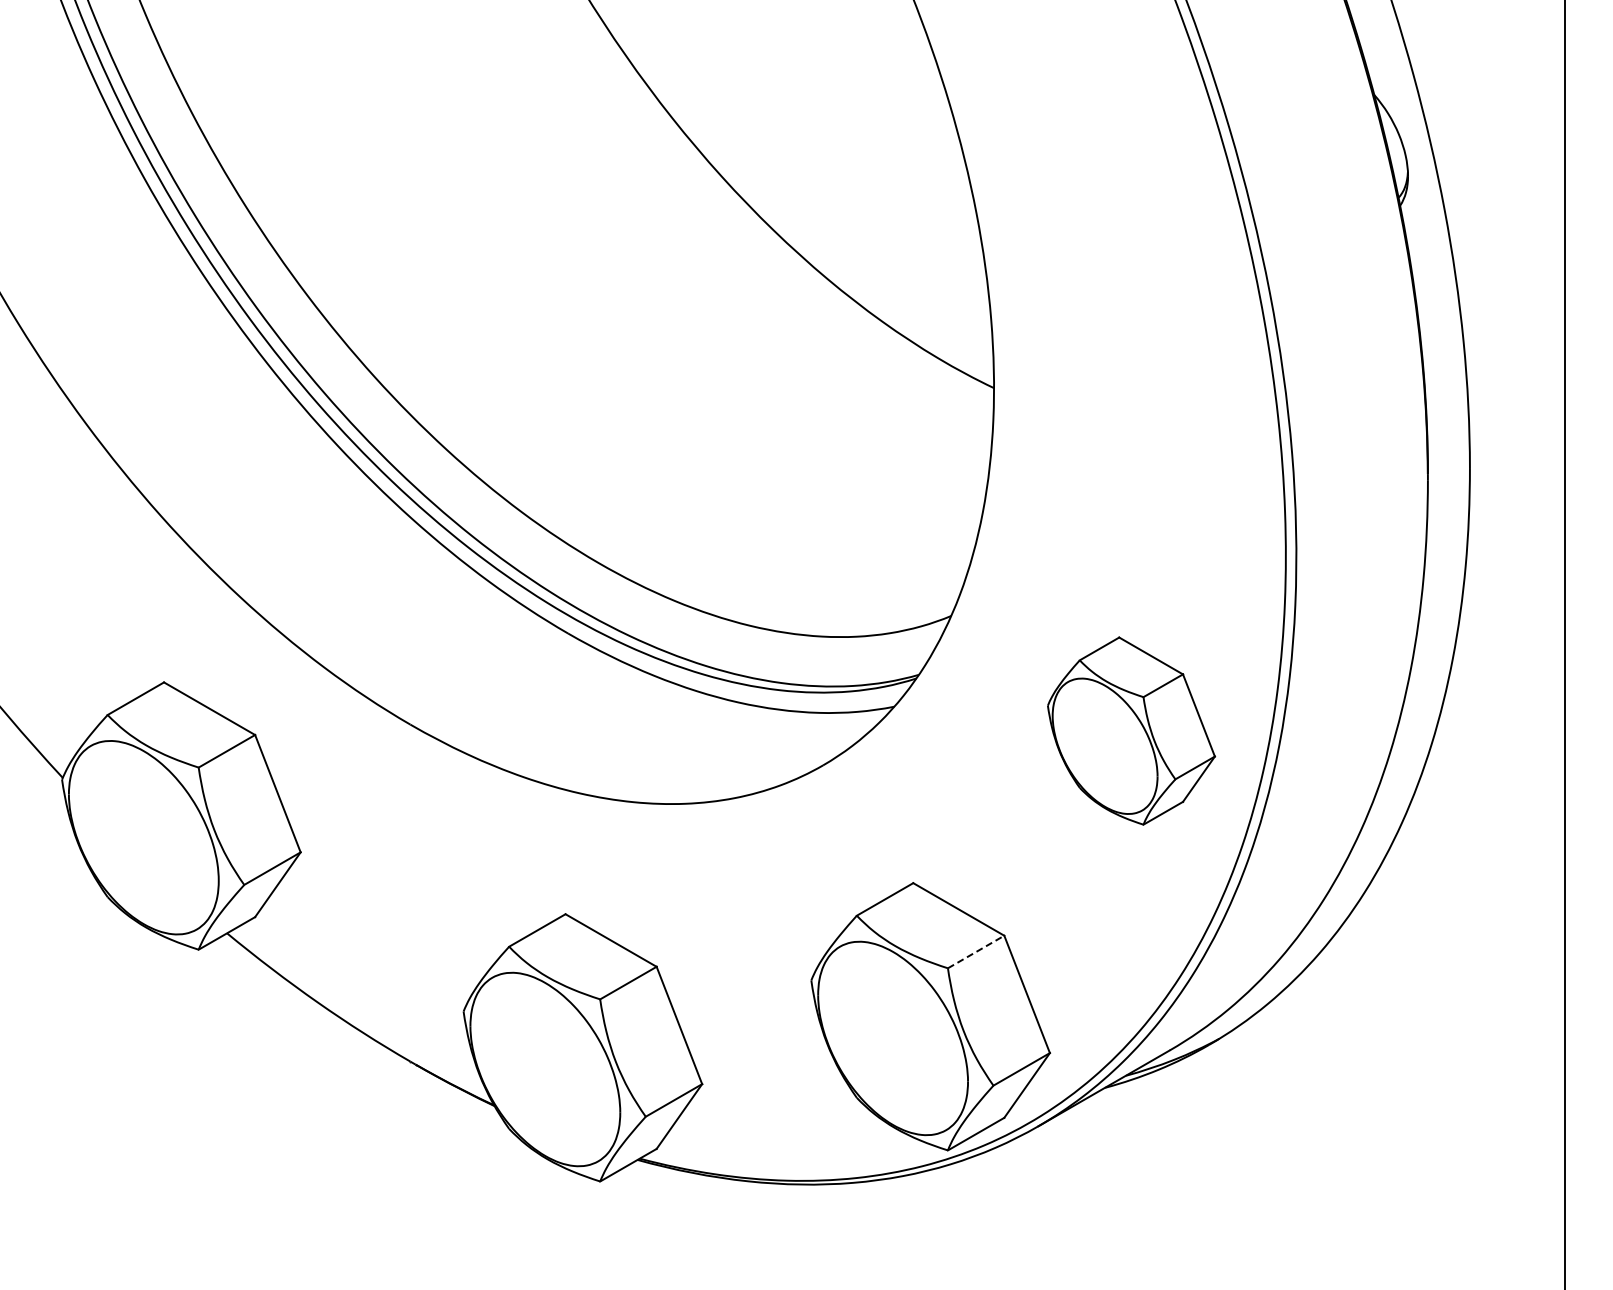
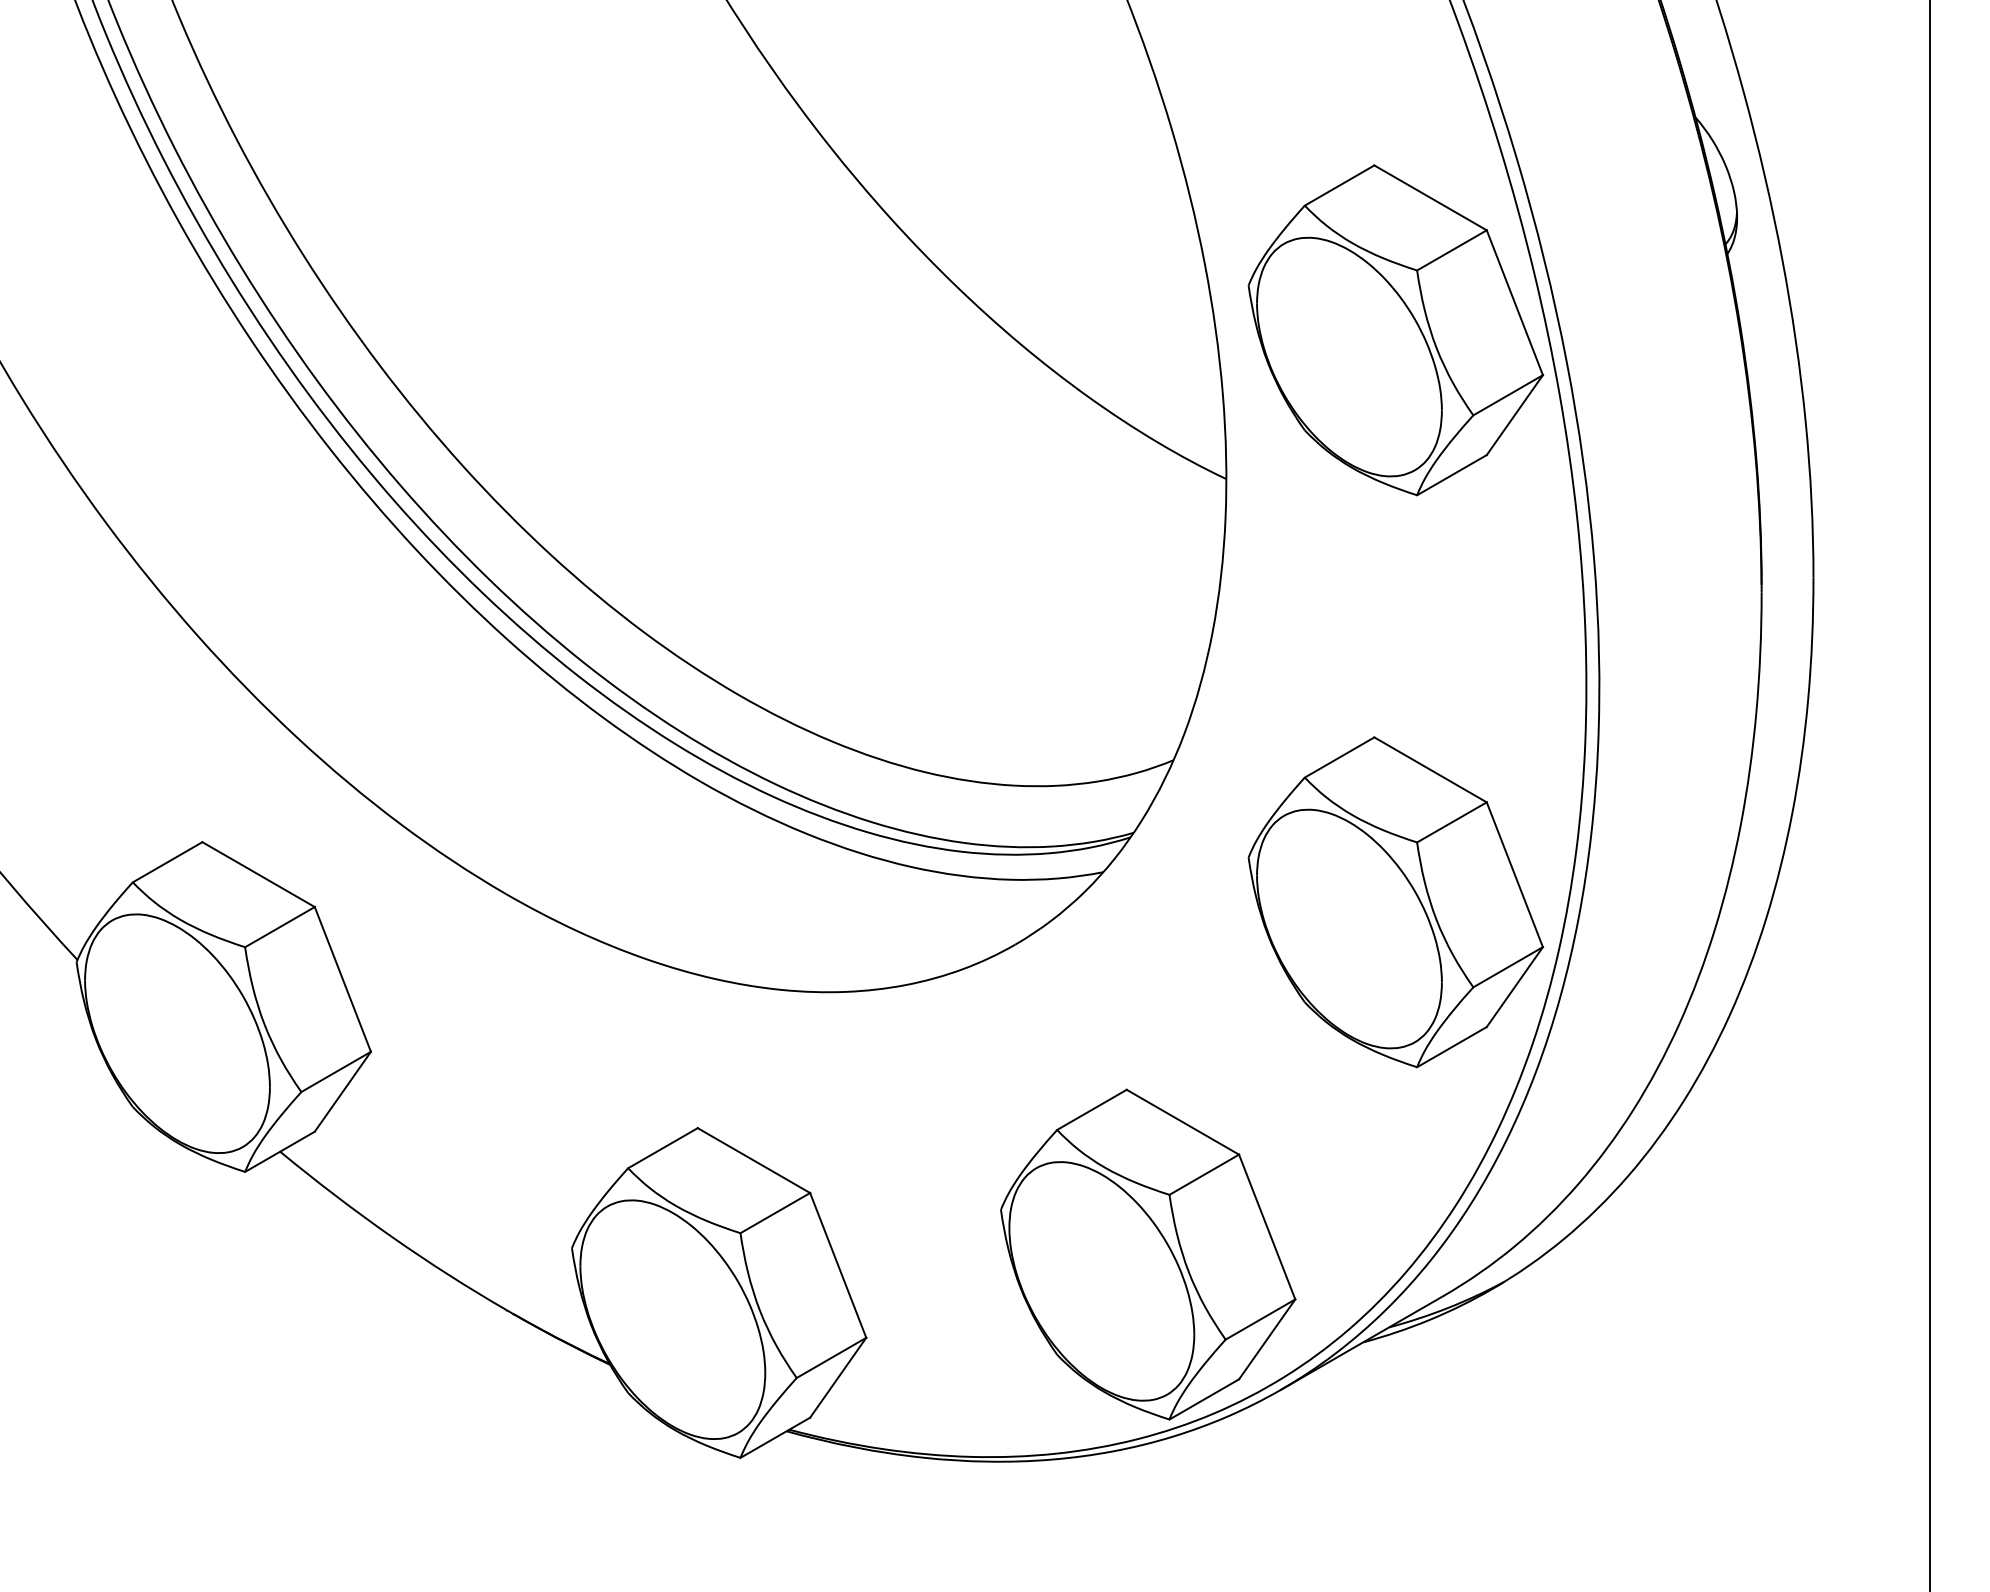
part: (1131, 267) -> (1395, 330), added
part: (1131, 730) -> (1395, 901), size x1.43
line: (976, 952) -> (1204, 1175), dashed -> solid

